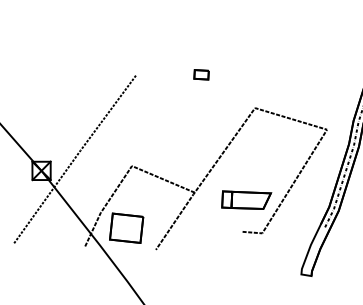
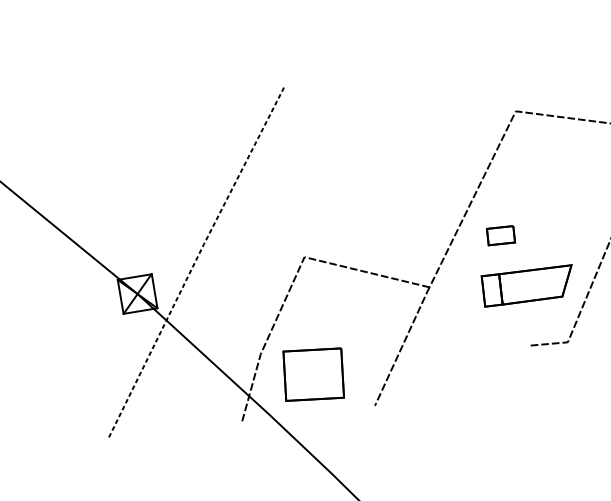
part: (201, 74) -> (500, 235), moved

